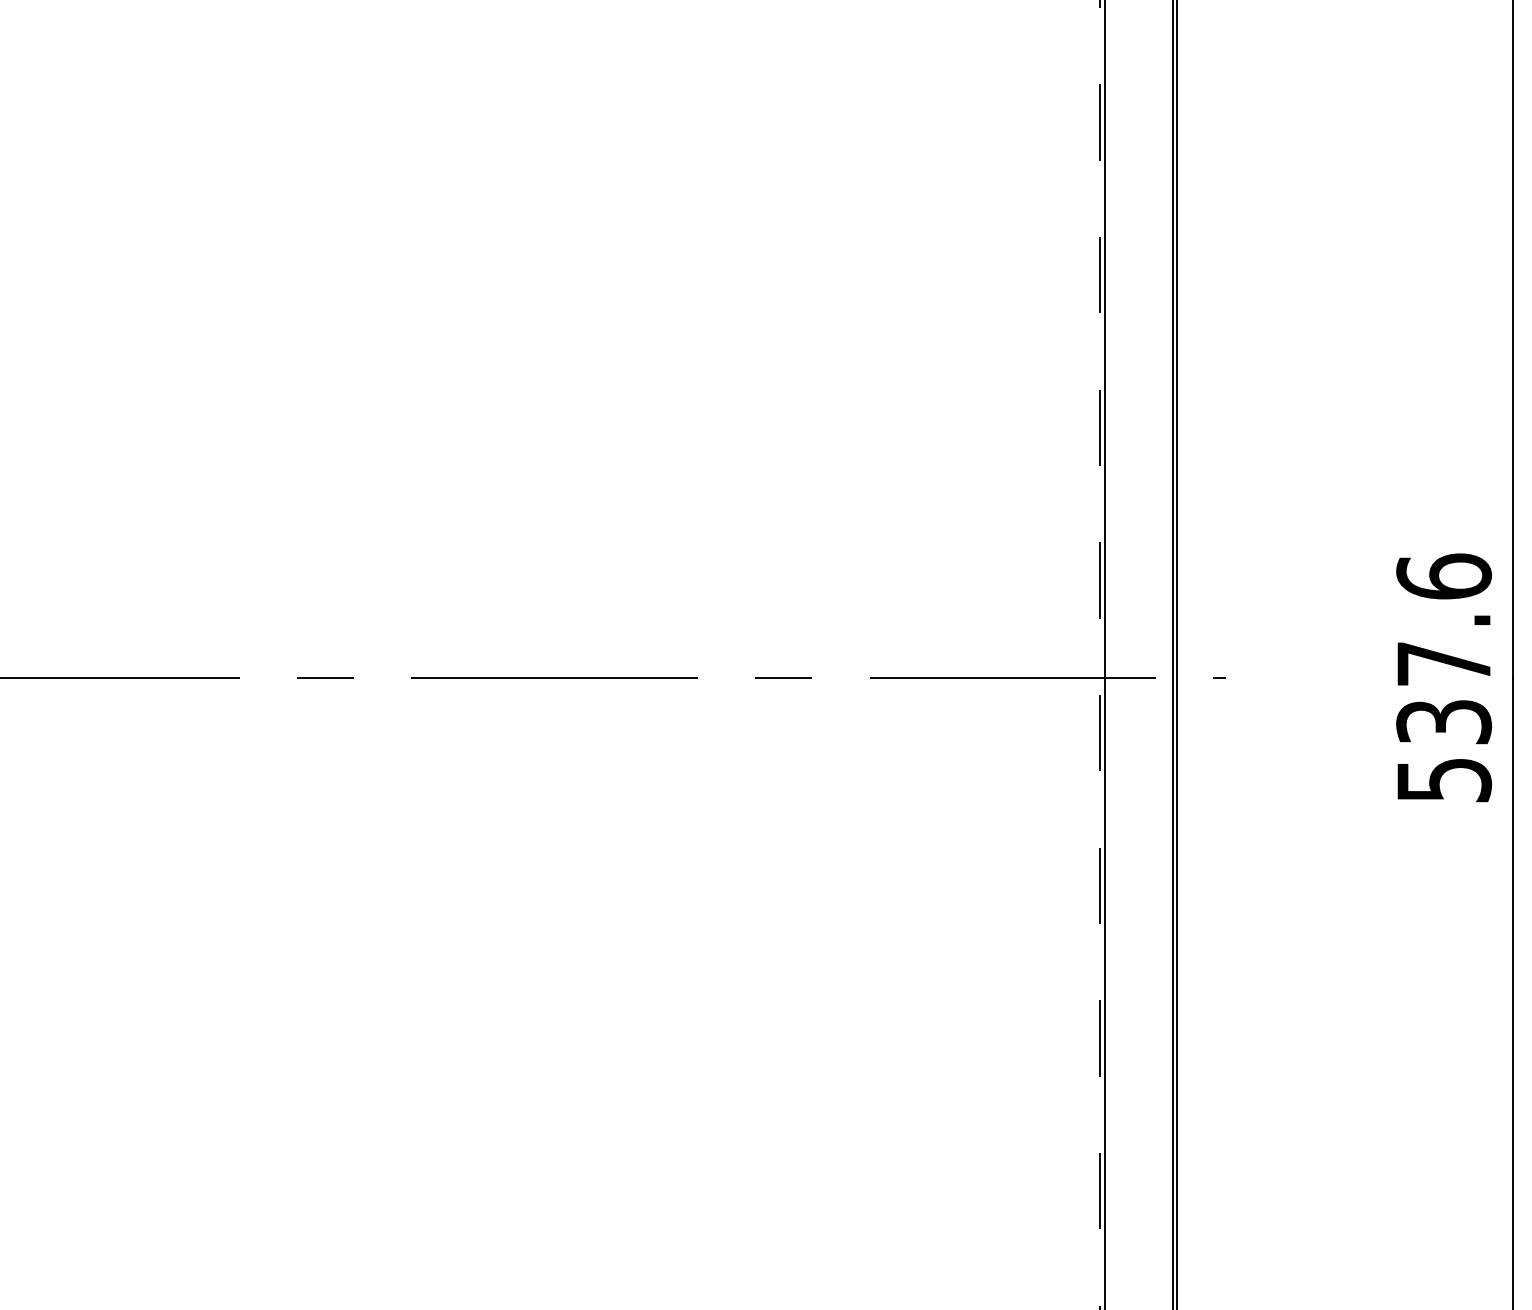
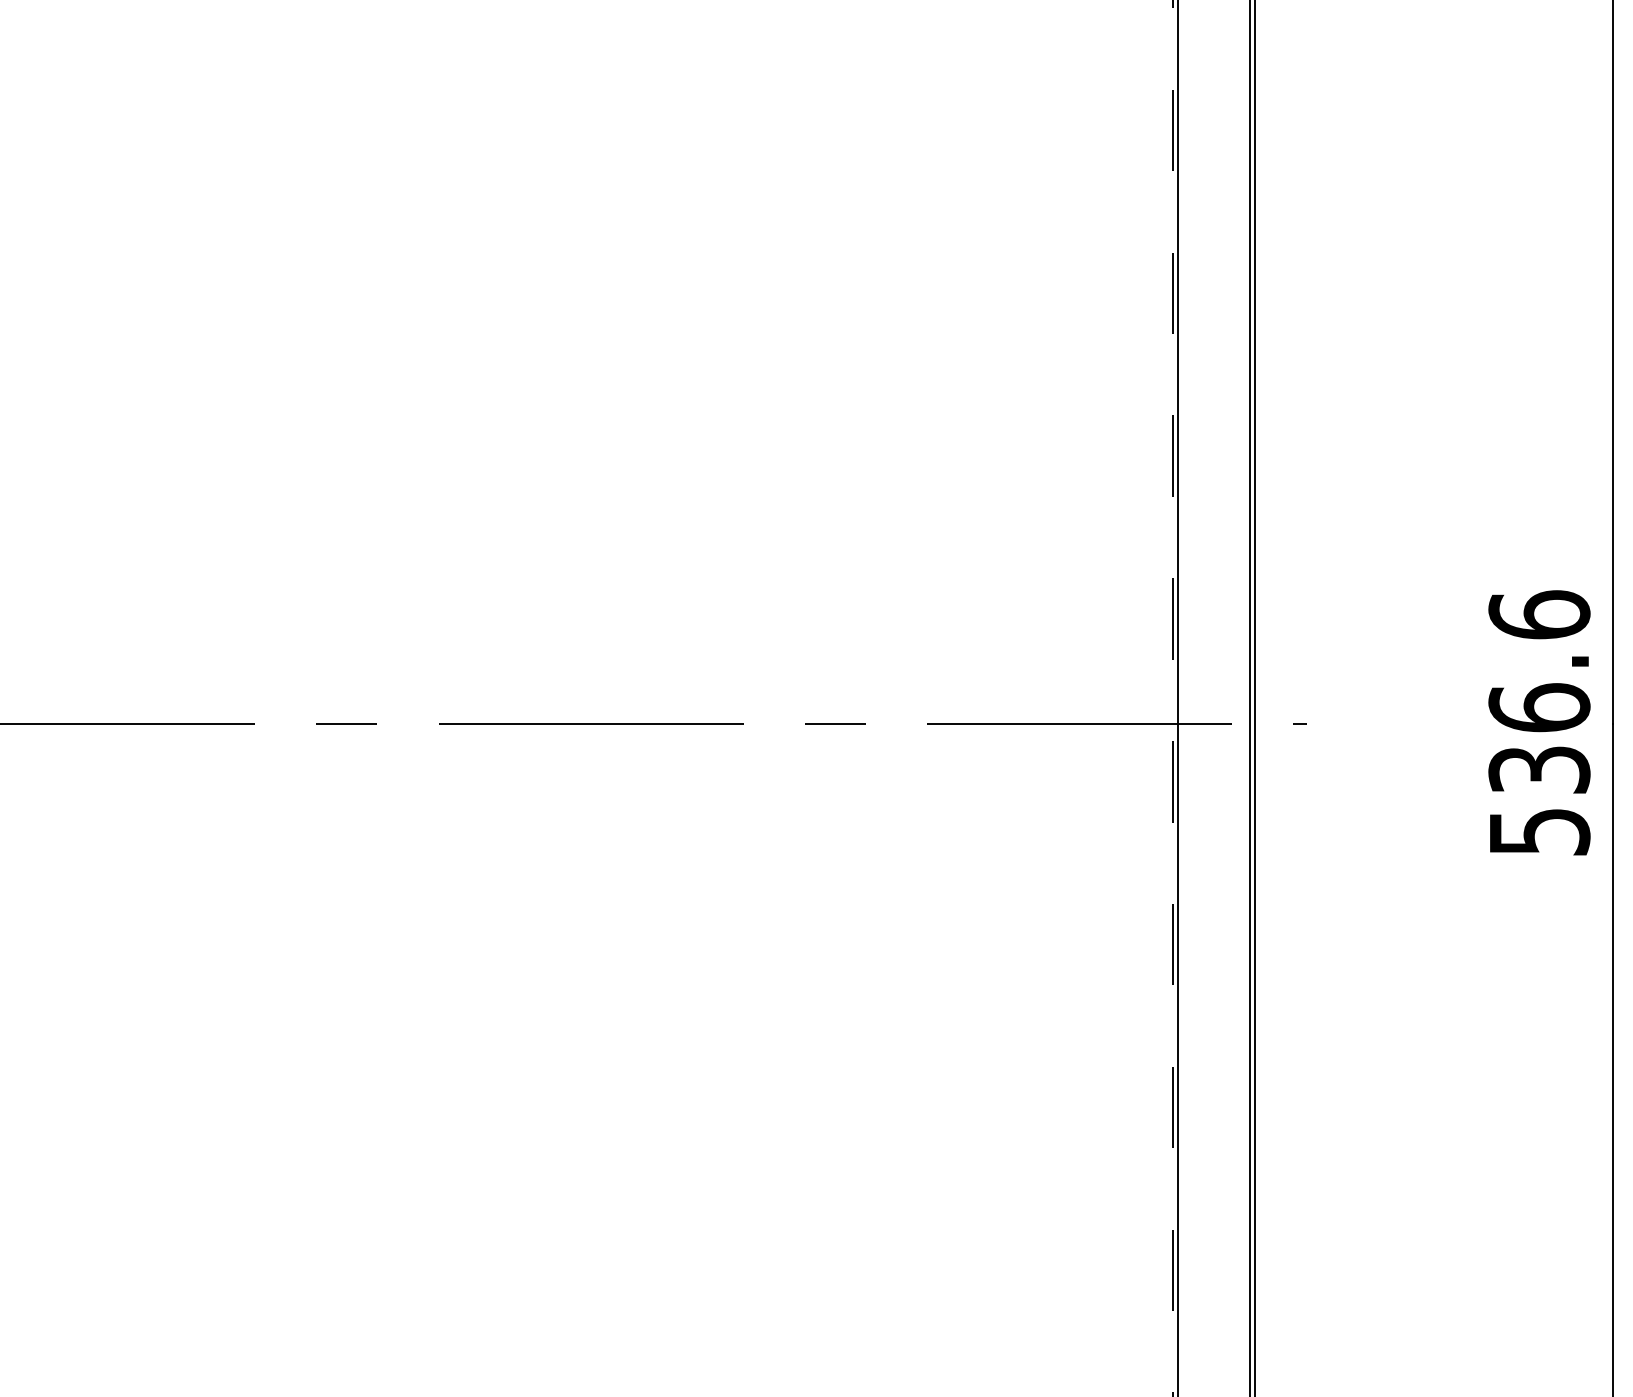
text: (1444, 663) -> (1539, 707), 537.6 -> 536.6

